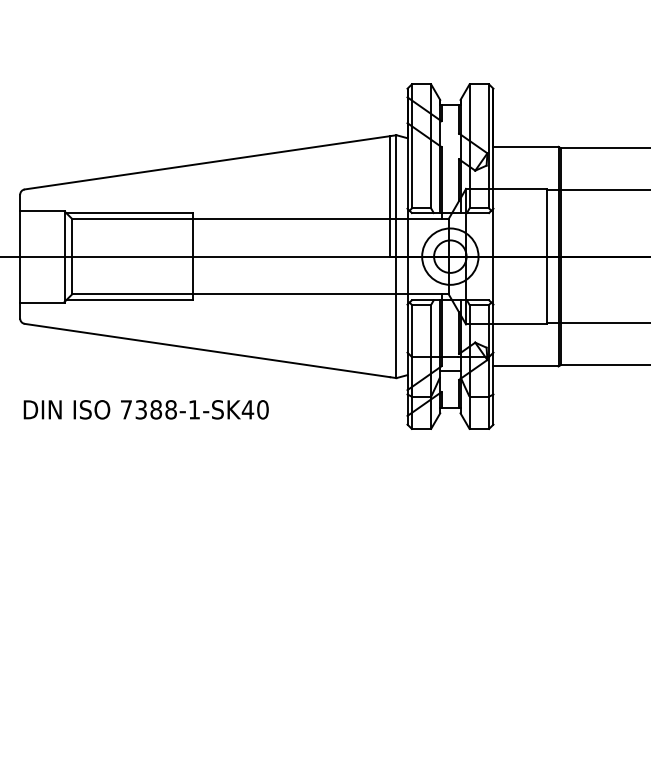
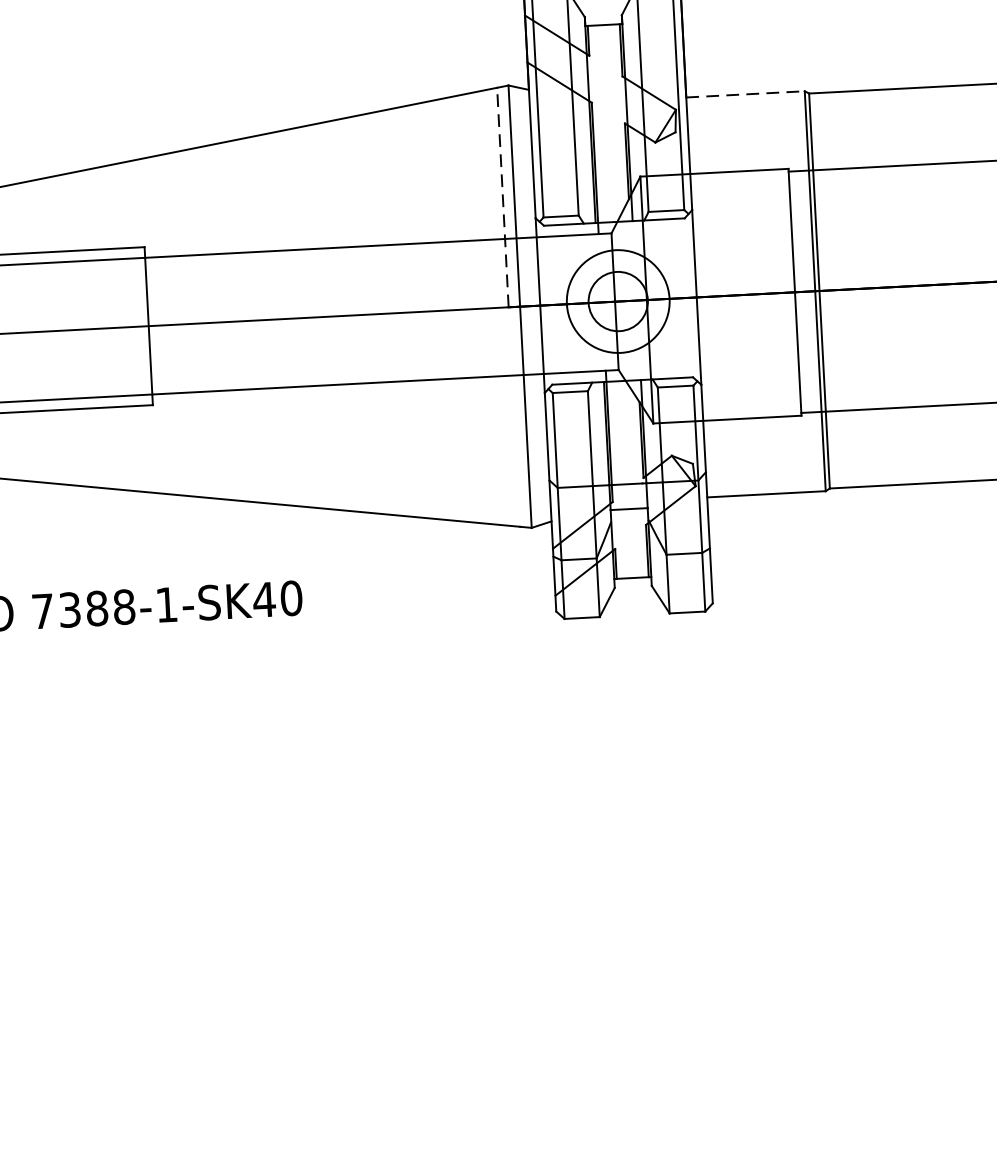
line: (525, 146) -> (744, 93), solid -> dashed
line: (390, 195) -> (503, 195), solid -> dashed

